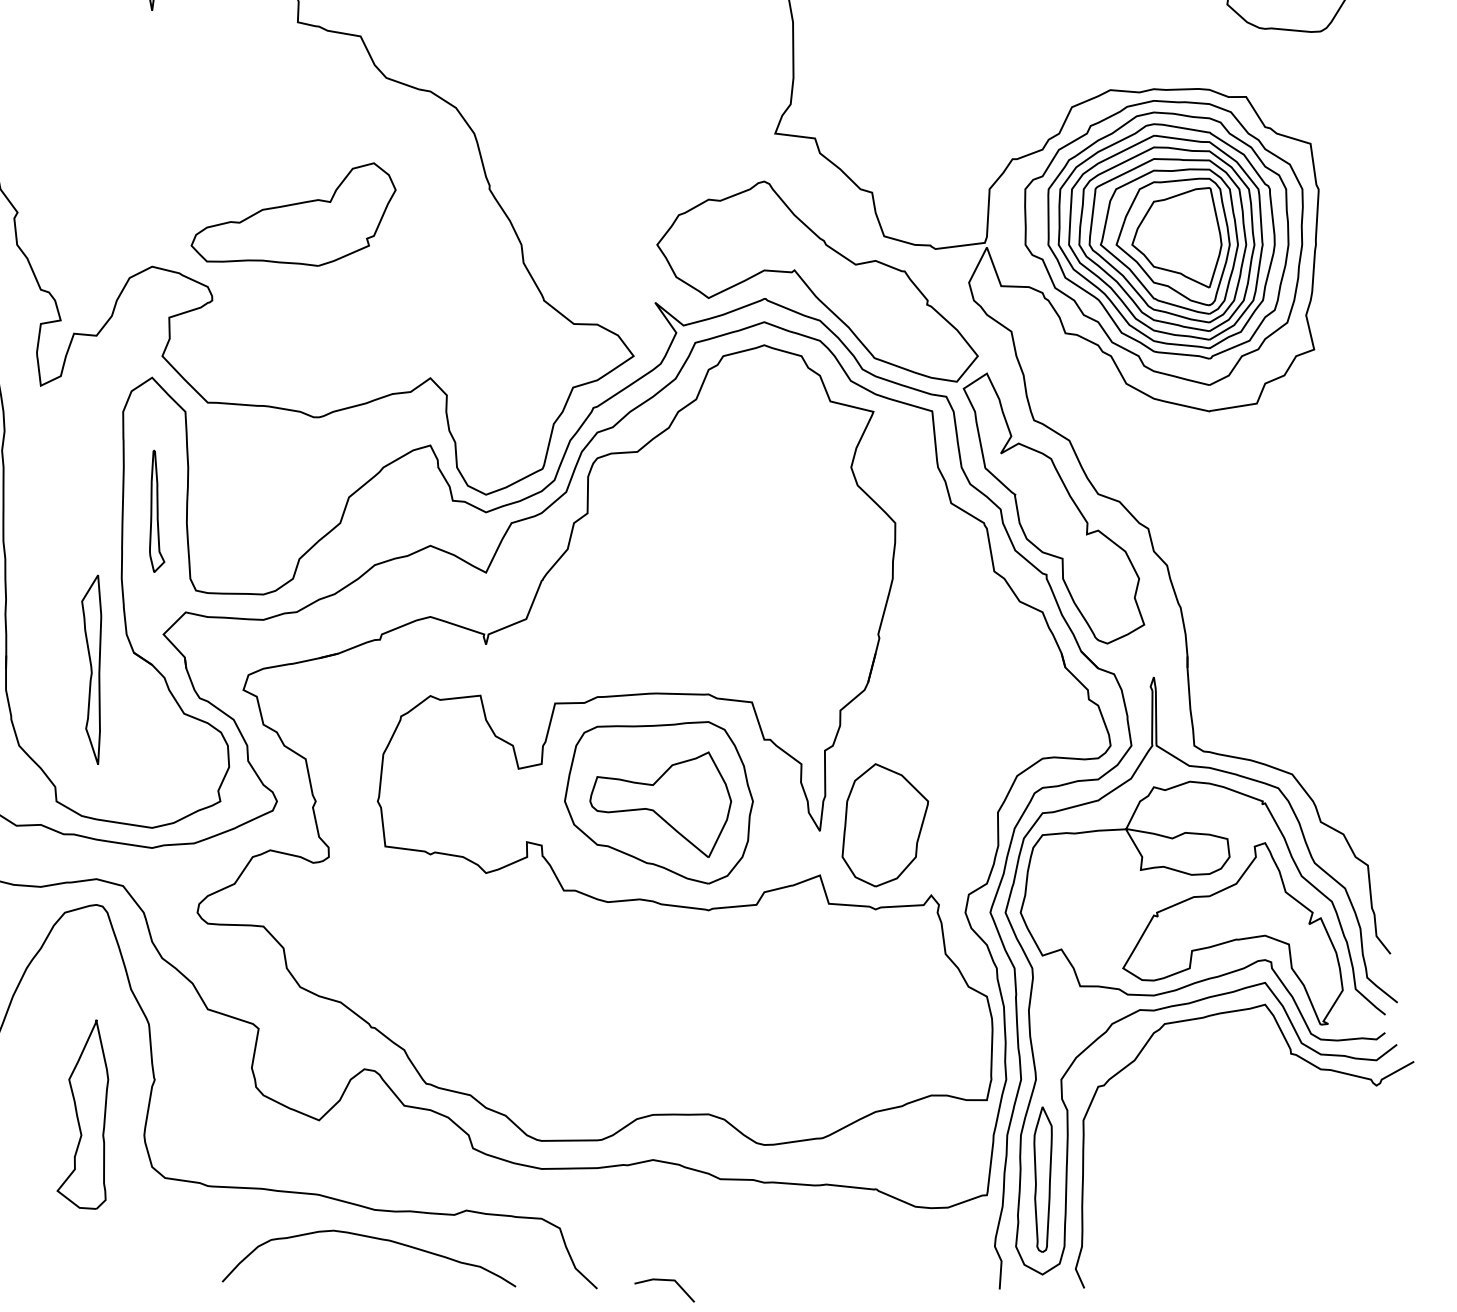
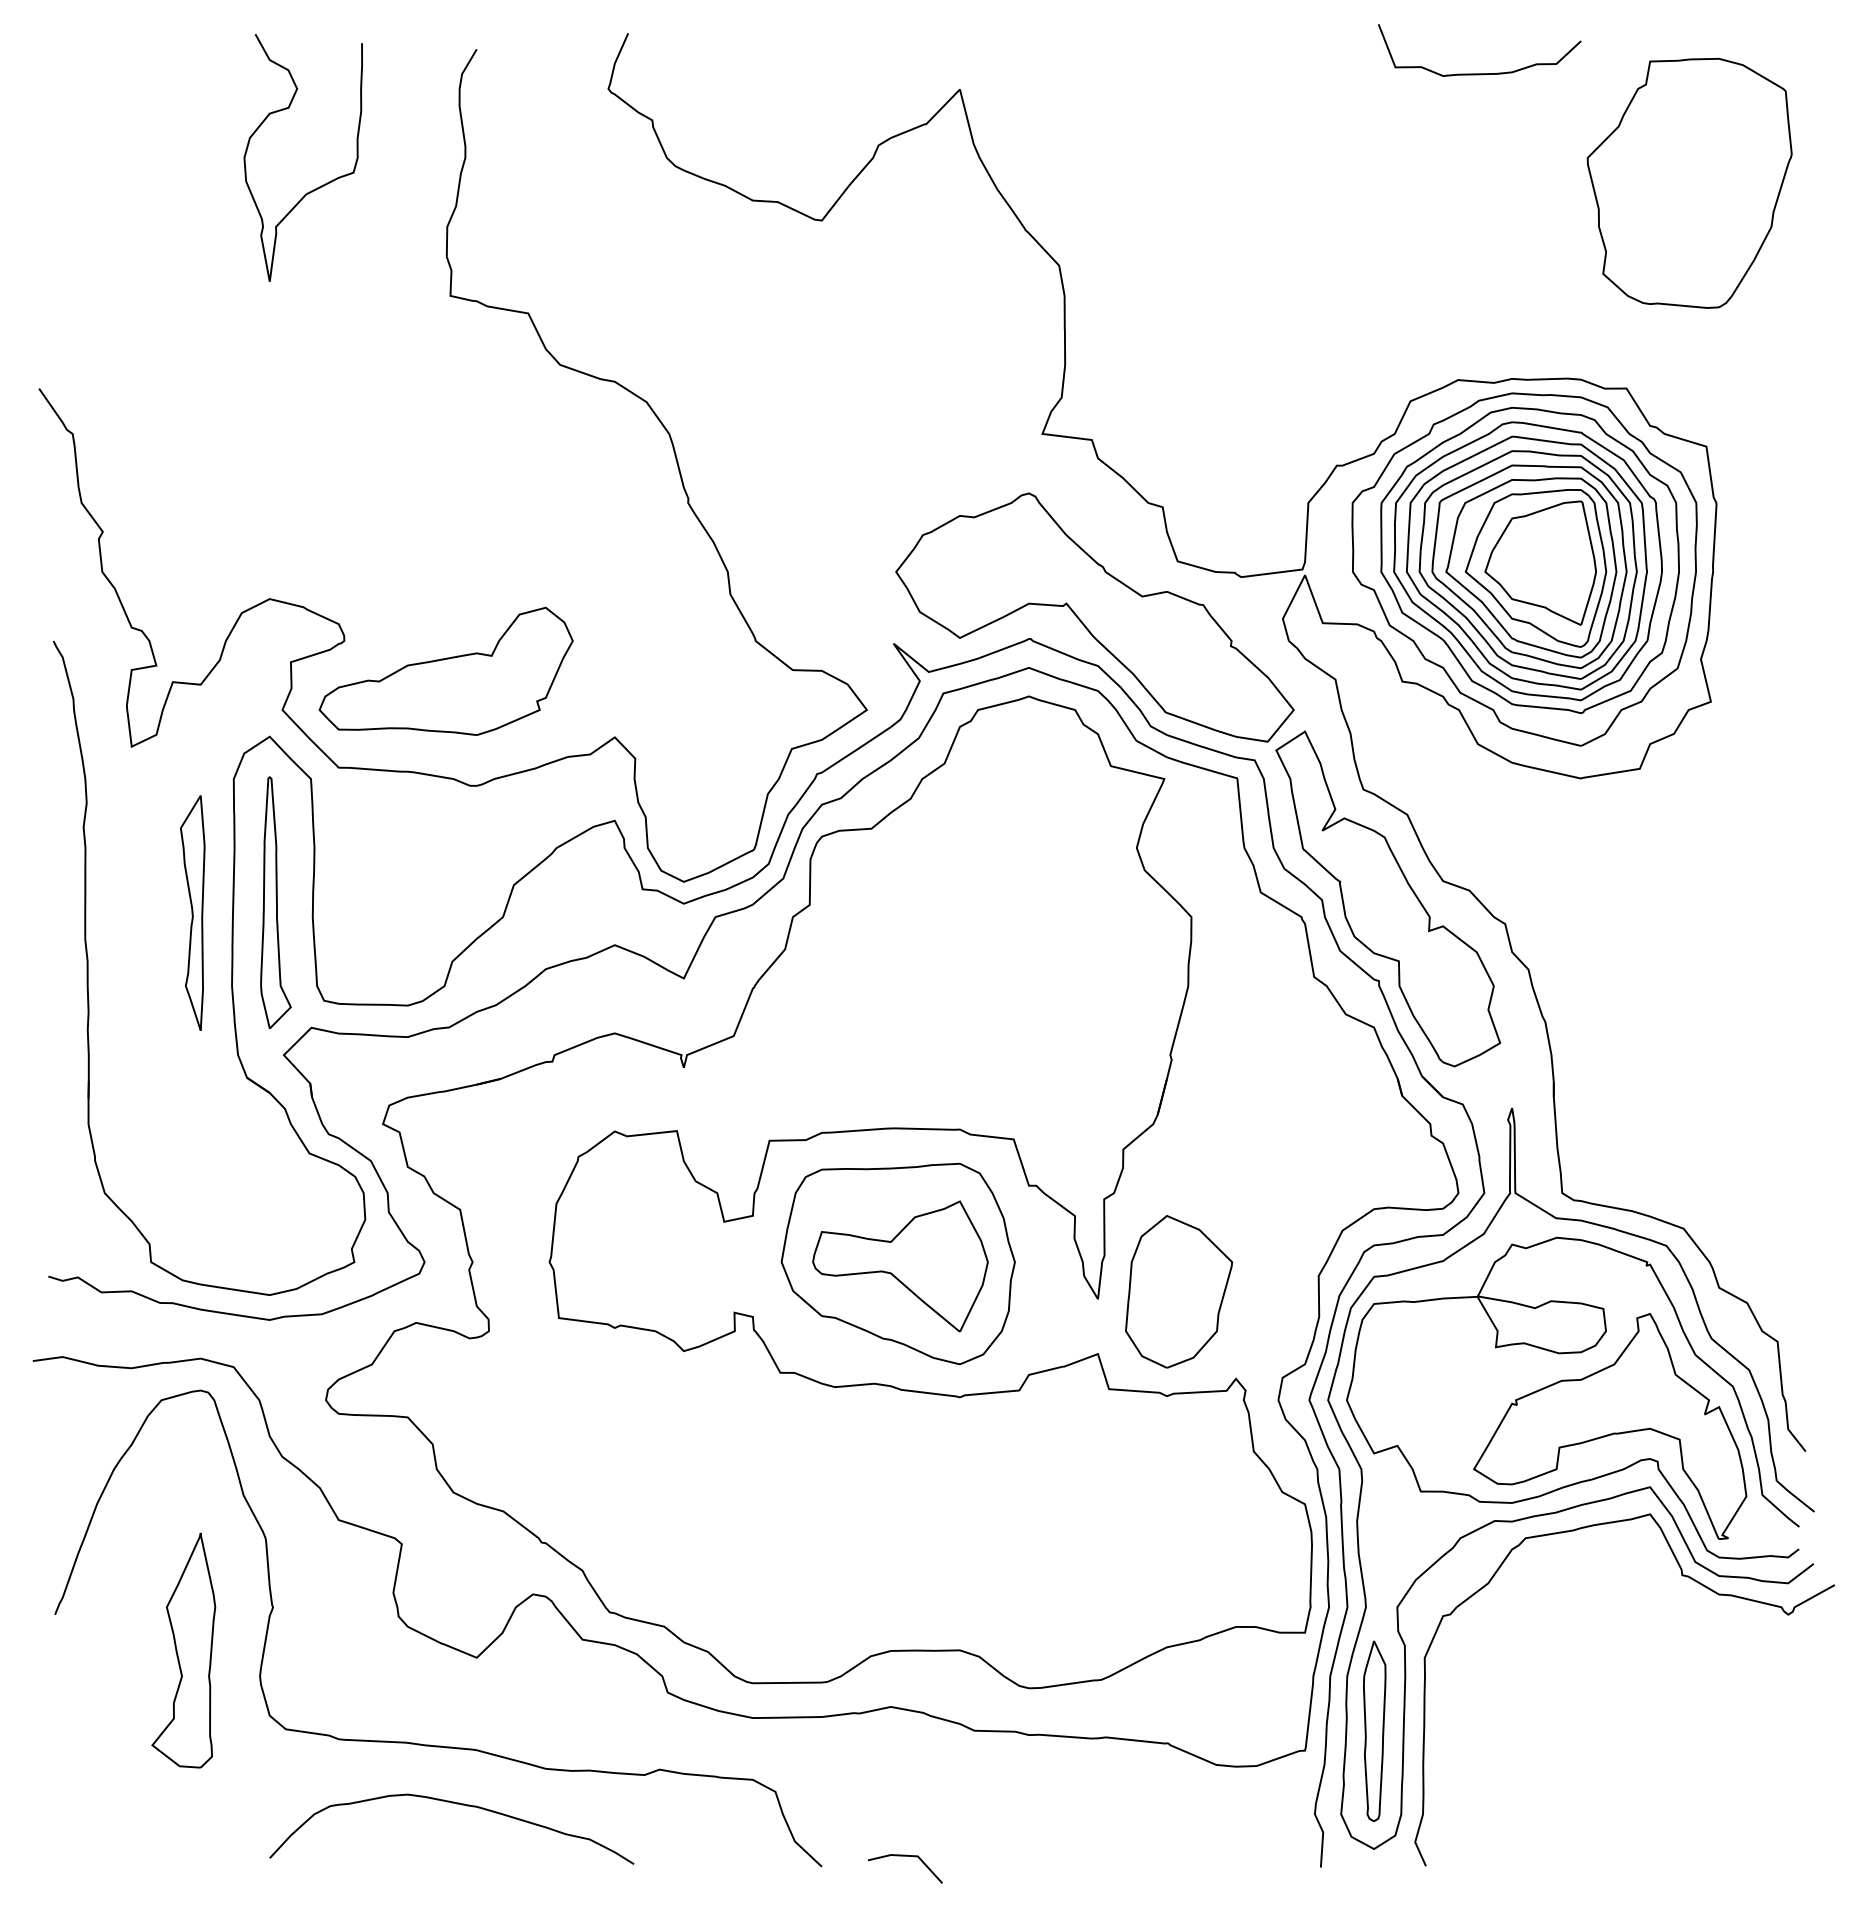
part: (293, 213) -> (445, 670), moved
part: (156, 511) -> (275, 902), size x1.67
part: (91, 669) -> (192, 912), moved
curve: (372, 1238) -> (456, 1804), moved

